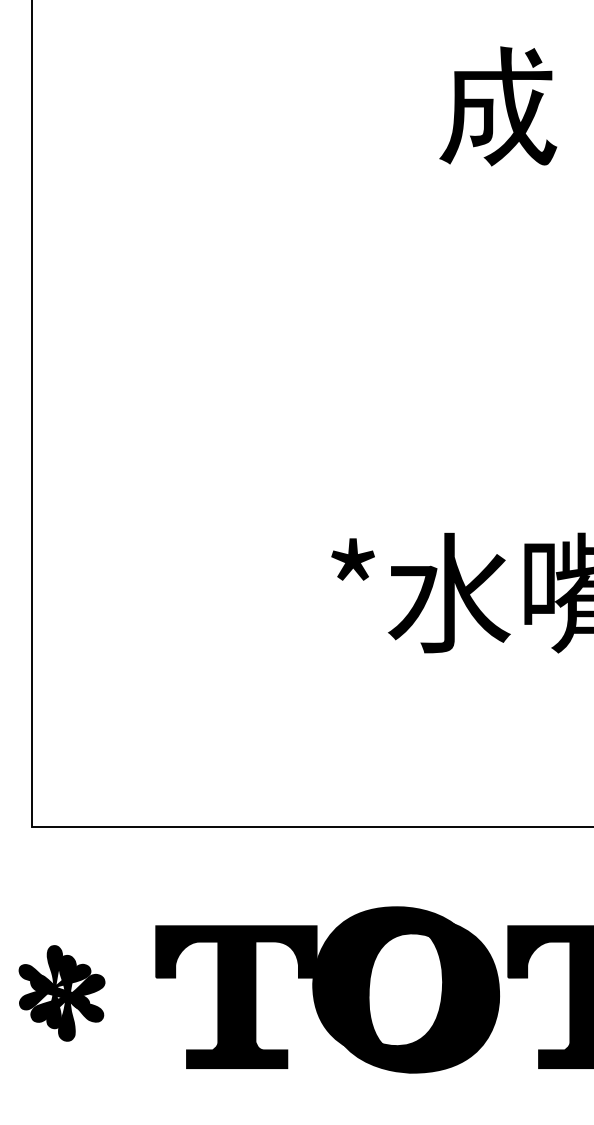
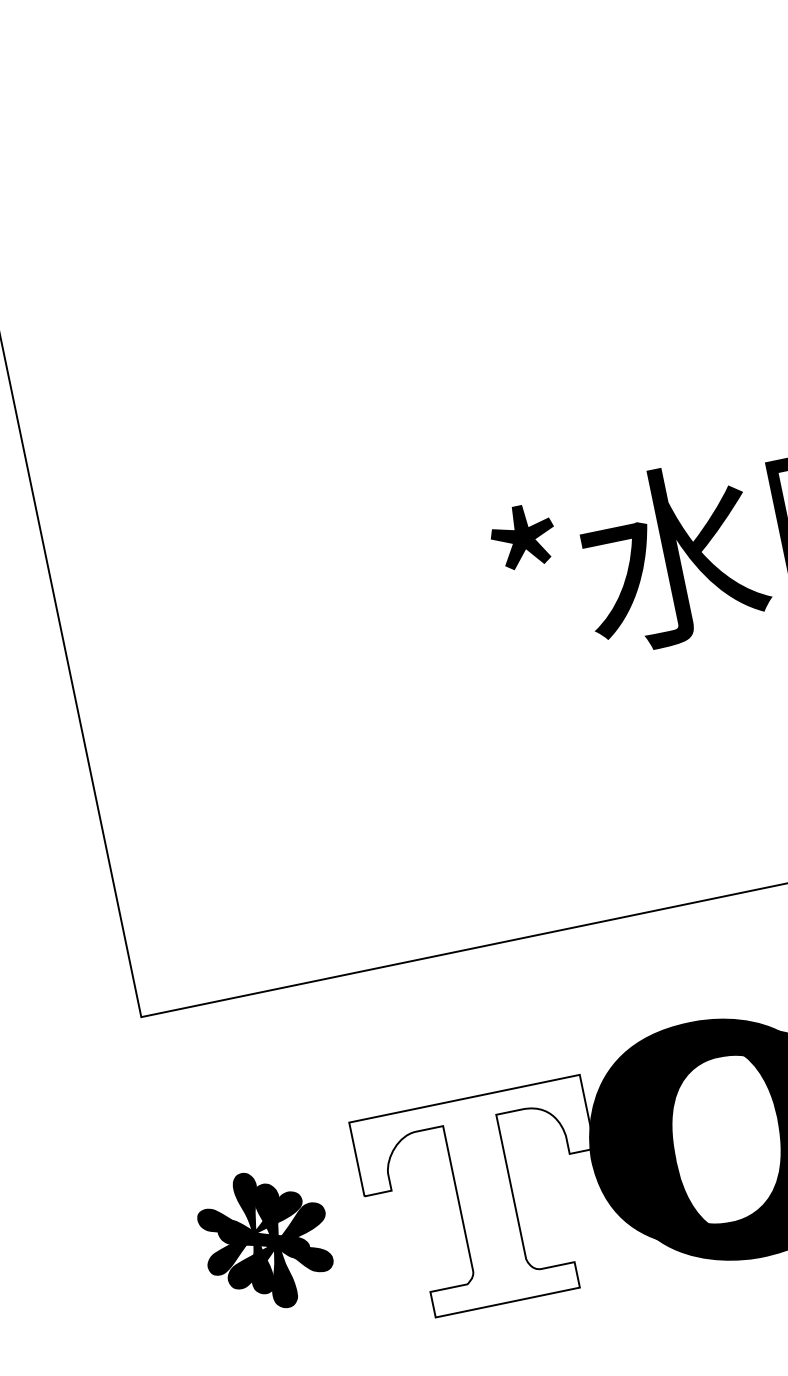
part: (61, 993) -> (265, 1240), moved
fill: (236, 997) -> (485, 1201), removed

